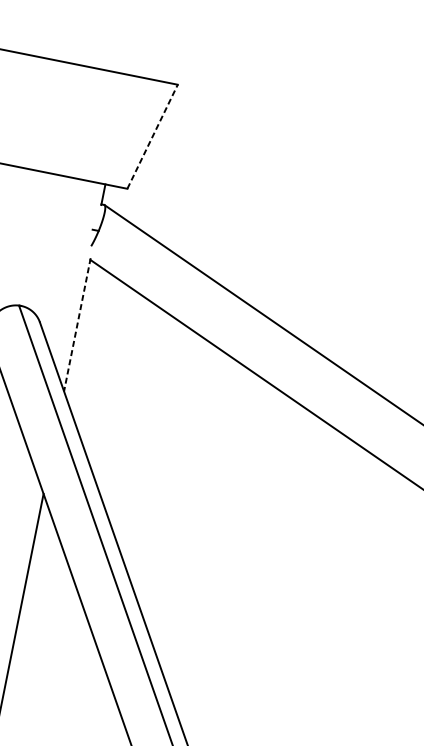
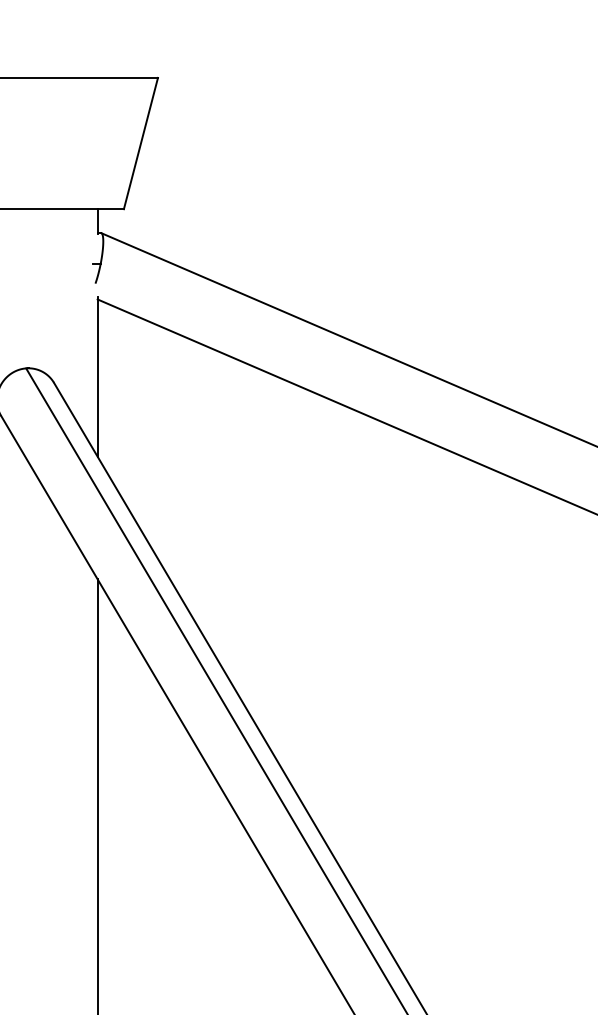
line: (152, 136) -> (140, 143), dashed -> solid
line: (77, 325) -> (97, 377), dashed -> solid

